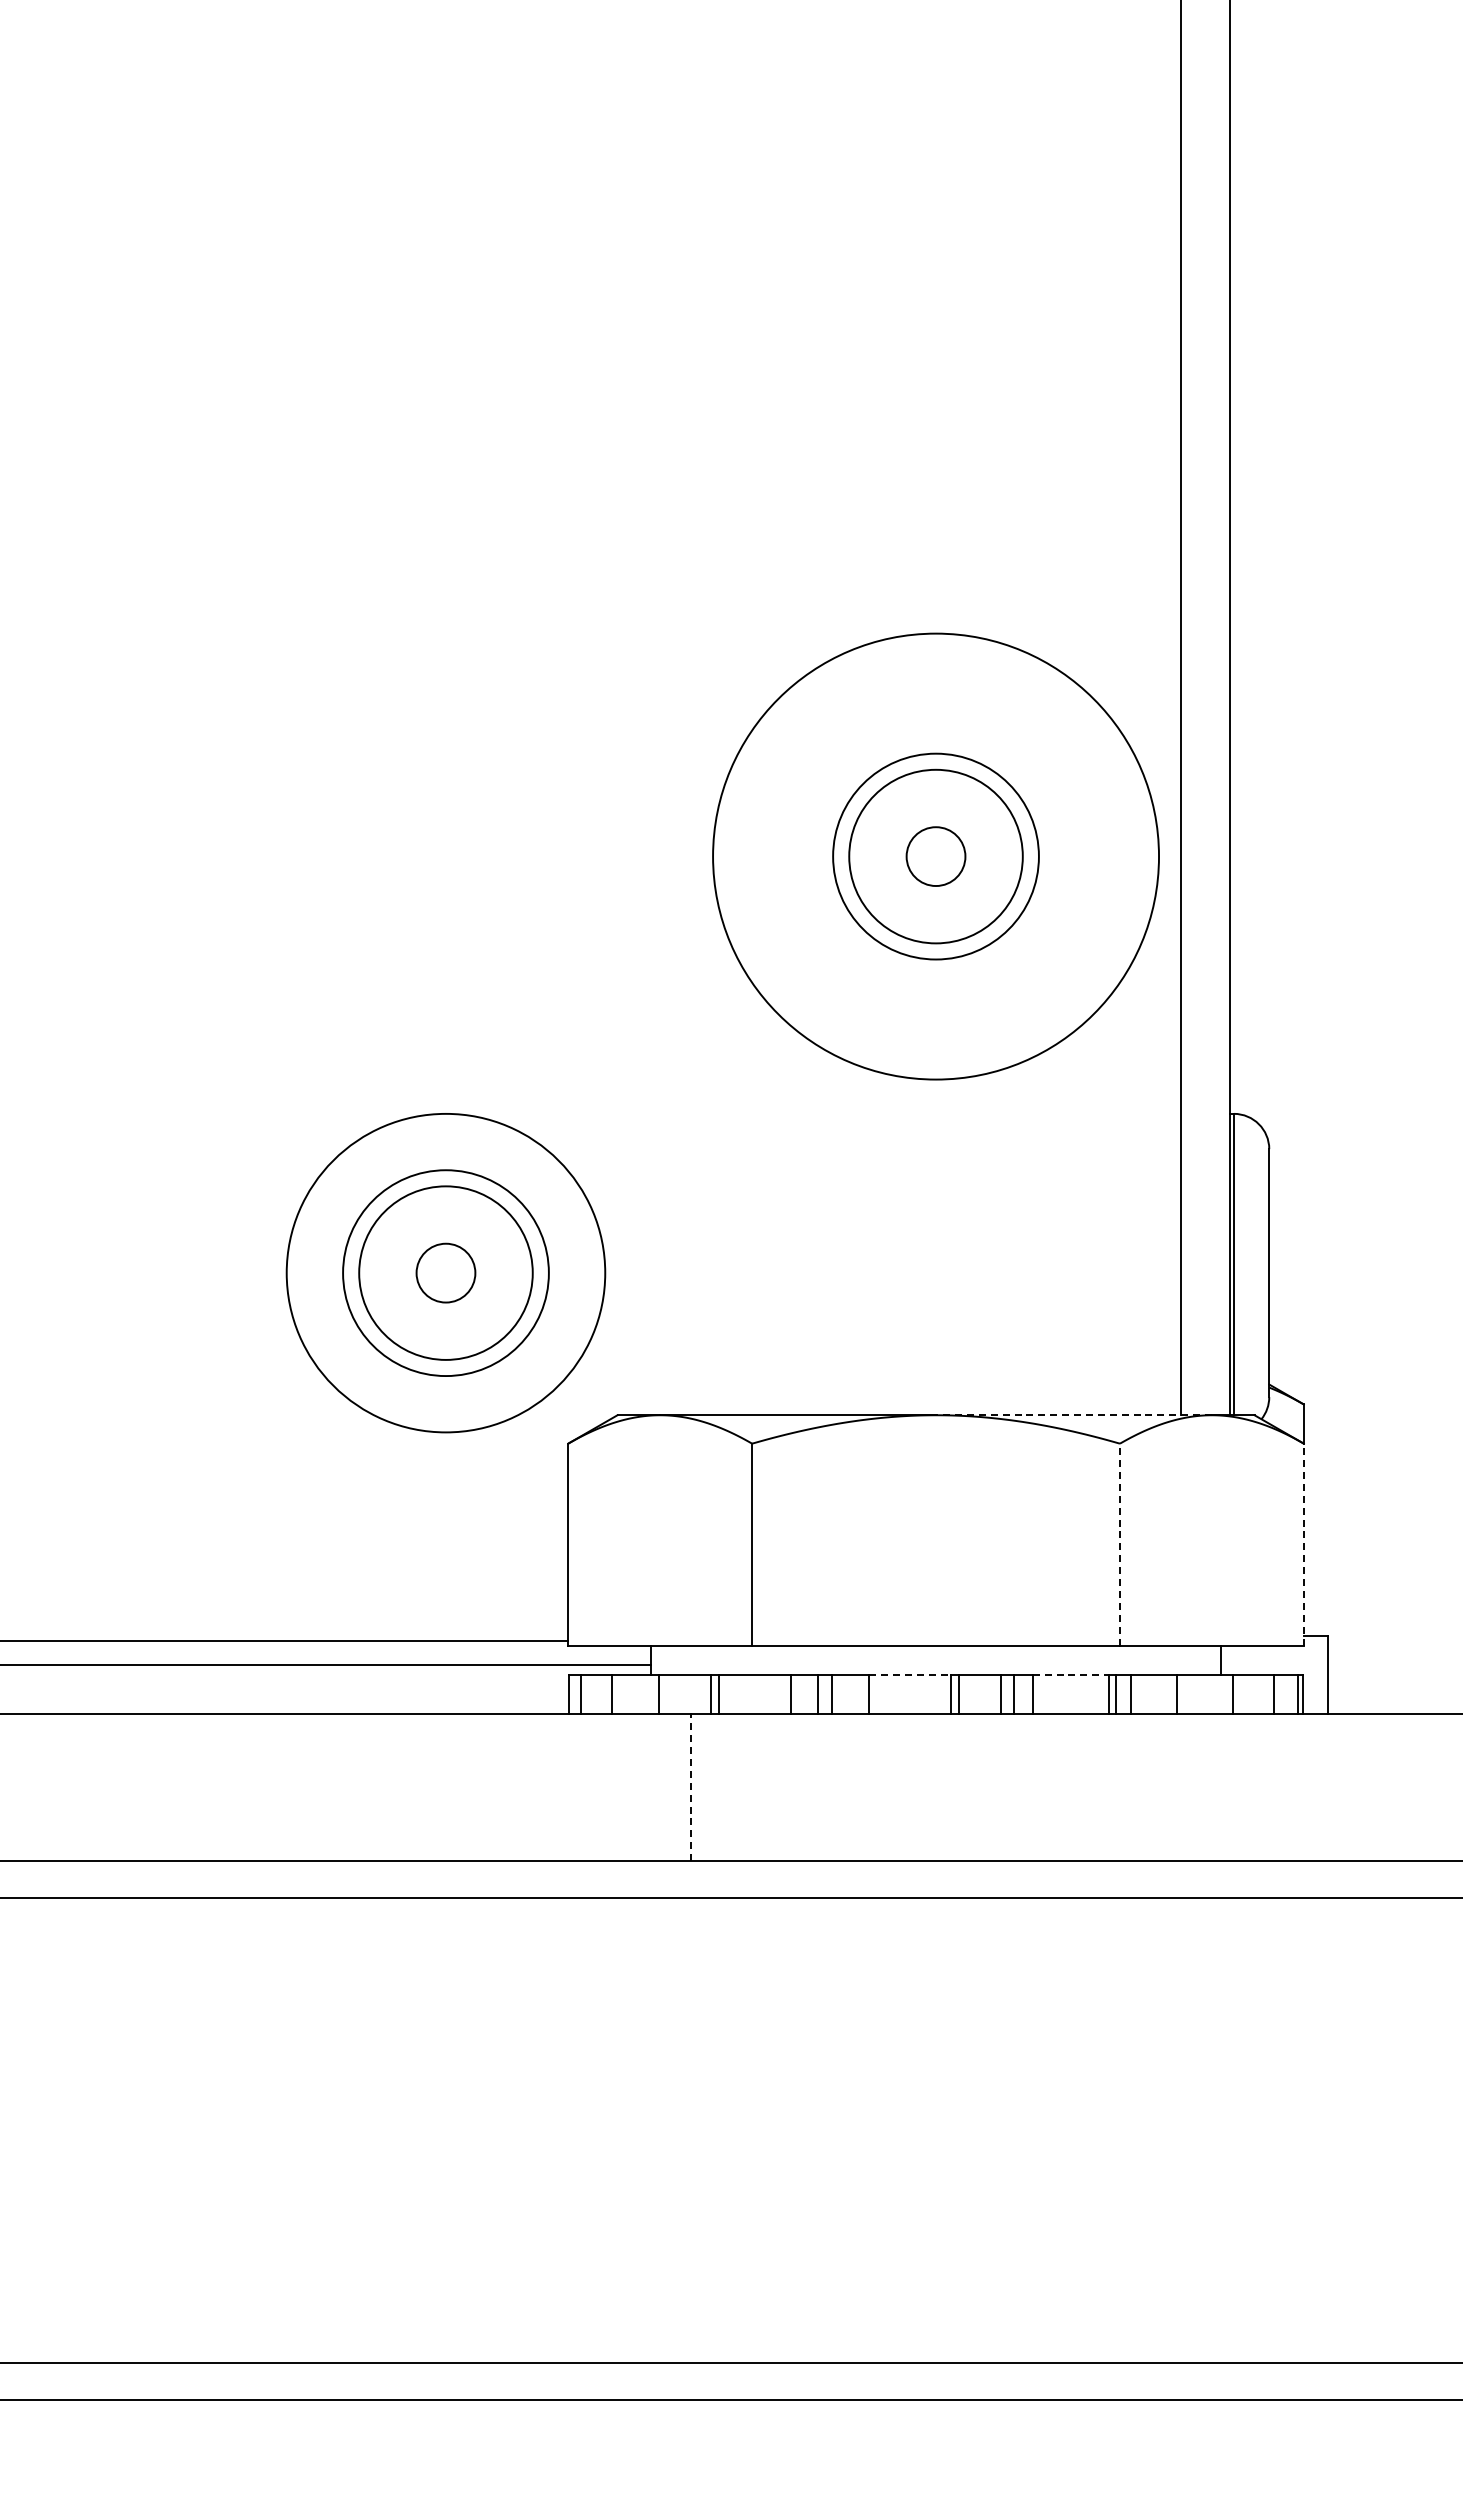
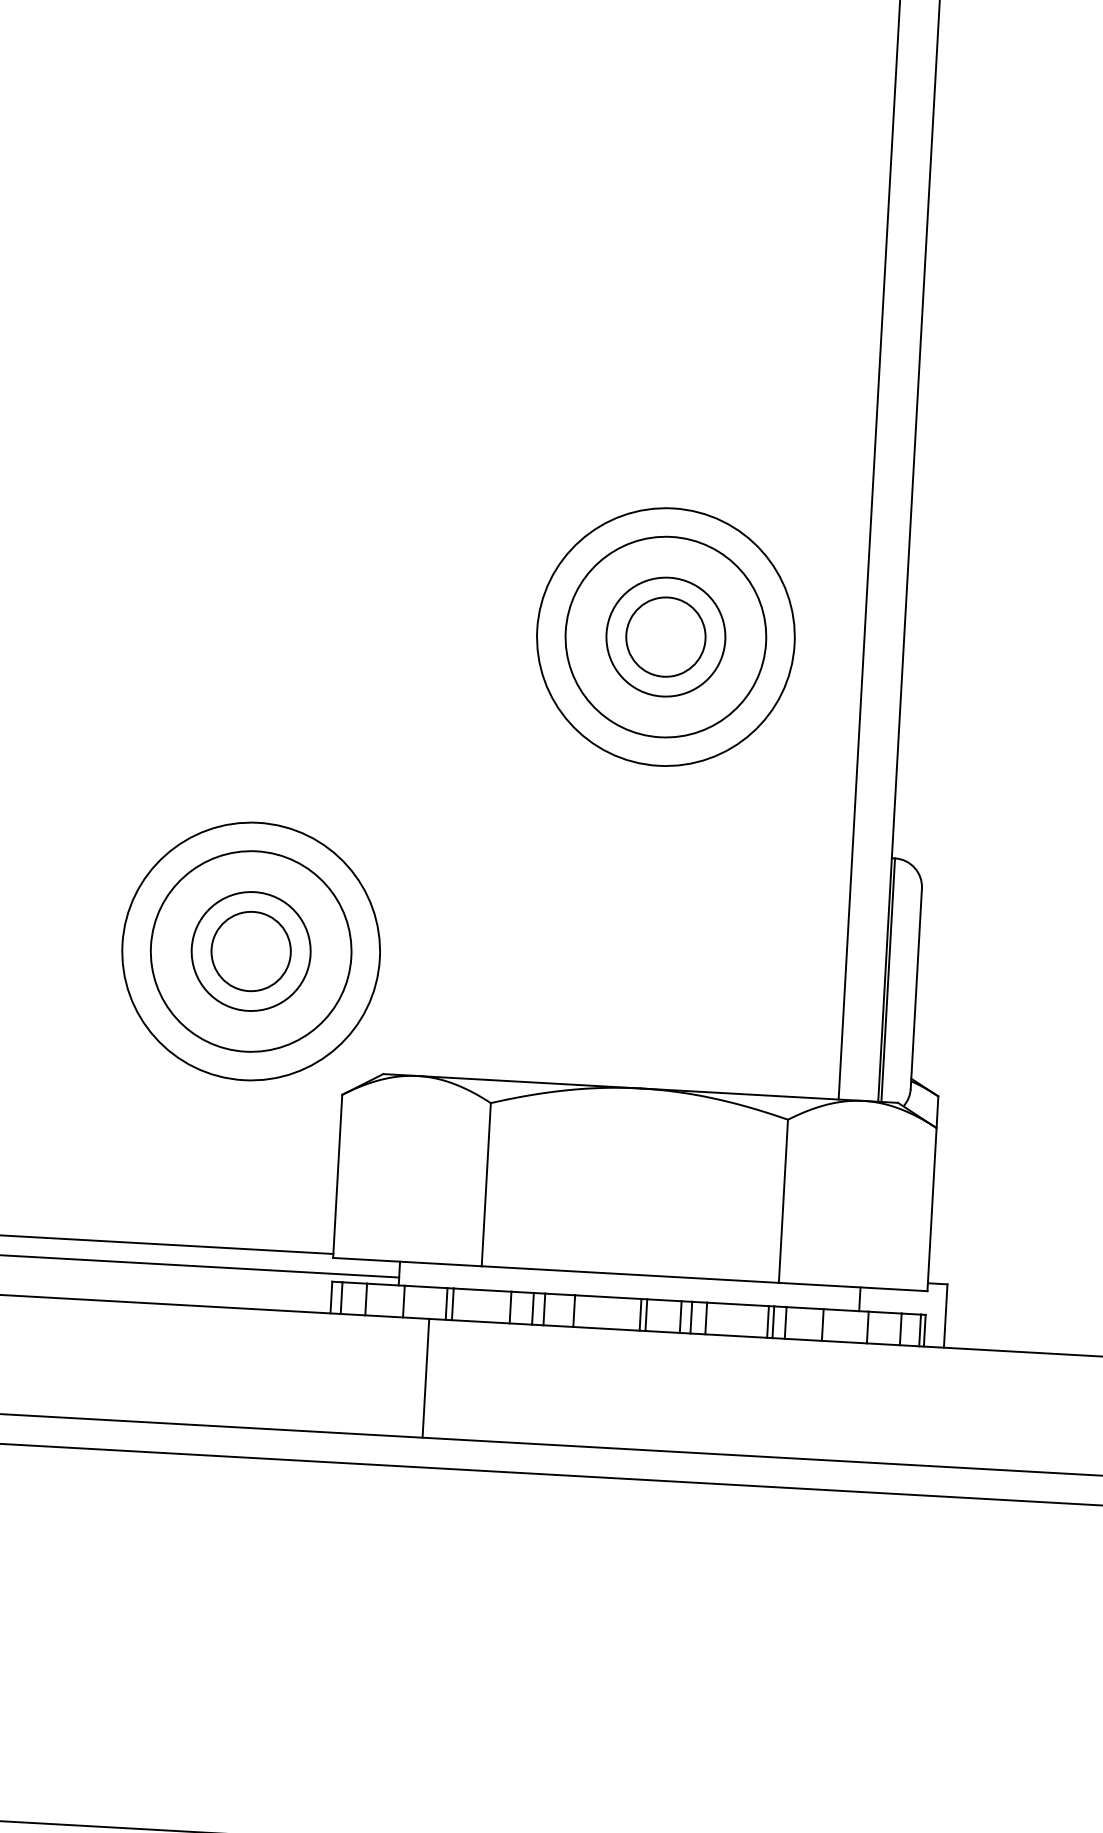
circle: (935, 856) -> (665, 637), size x0.71
circle: (935, 856) -> (665, 637), size x0.71
circle: (936, 856) -> (666, 637), size x1.43
circle: (936, 856) -> (666, 637), size x1.67
circle: (445, 1272) -> (250, 950), size x0.71
circle: (445, 1273) -> (250, 951), size x1.43
circle: (445, 1273) -> (250, 951), size x1.67
line: (1073, 1415) -> (751, 1094), dashed -> solid
line: (1119, 1544) -> (783, 1201), dashed -> solid
line: (1303, 1544) -> (931, 1209), dashed -> solid
line: (910, 1674) -> (608, 1296), dashed -> solid
line: (1071, 1674) -> (738, 1304), dashed -> solid
line: (691, 1787) -> (426, 1378), dashed -> solid

